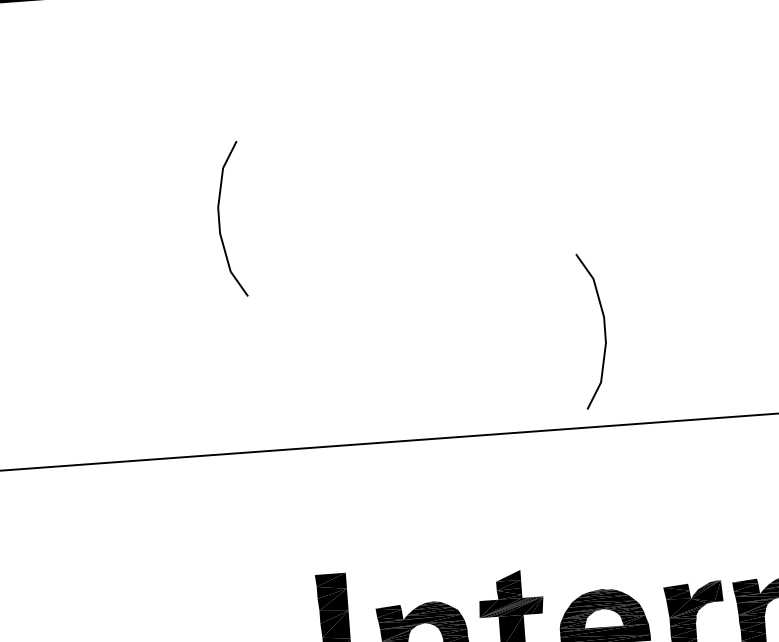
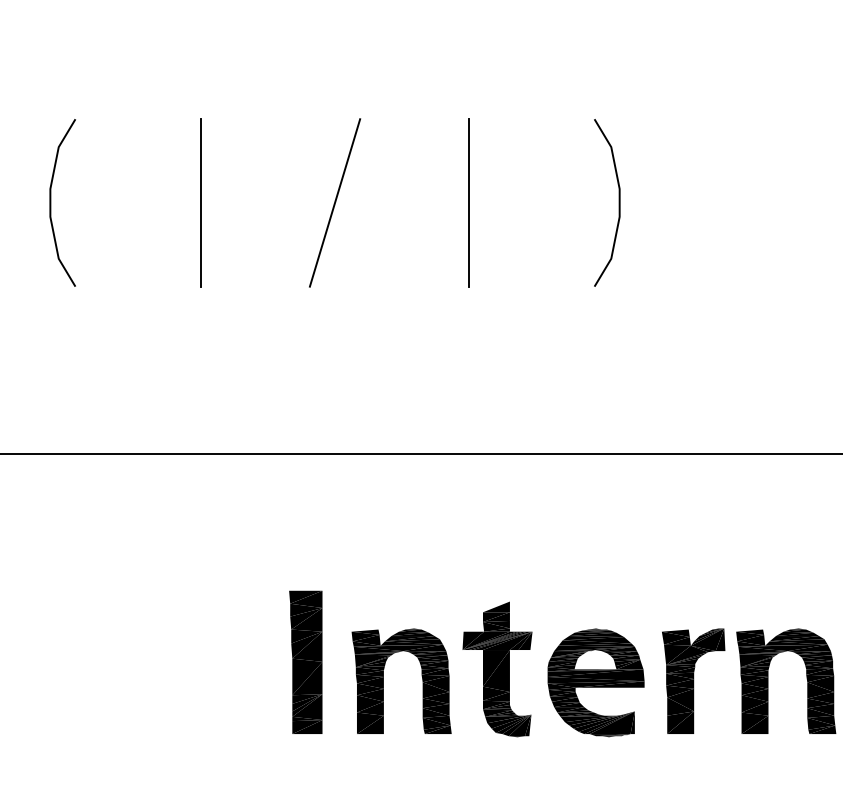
line: (454, 202) -> (468, 202), added
line: (330, 211) -> (334, 202), added
curve: (220, 219) -> (51, 202), moved
line: (207, 220) -> (201, 202), added
curve: (603, 329) -> (618, 202), moved

